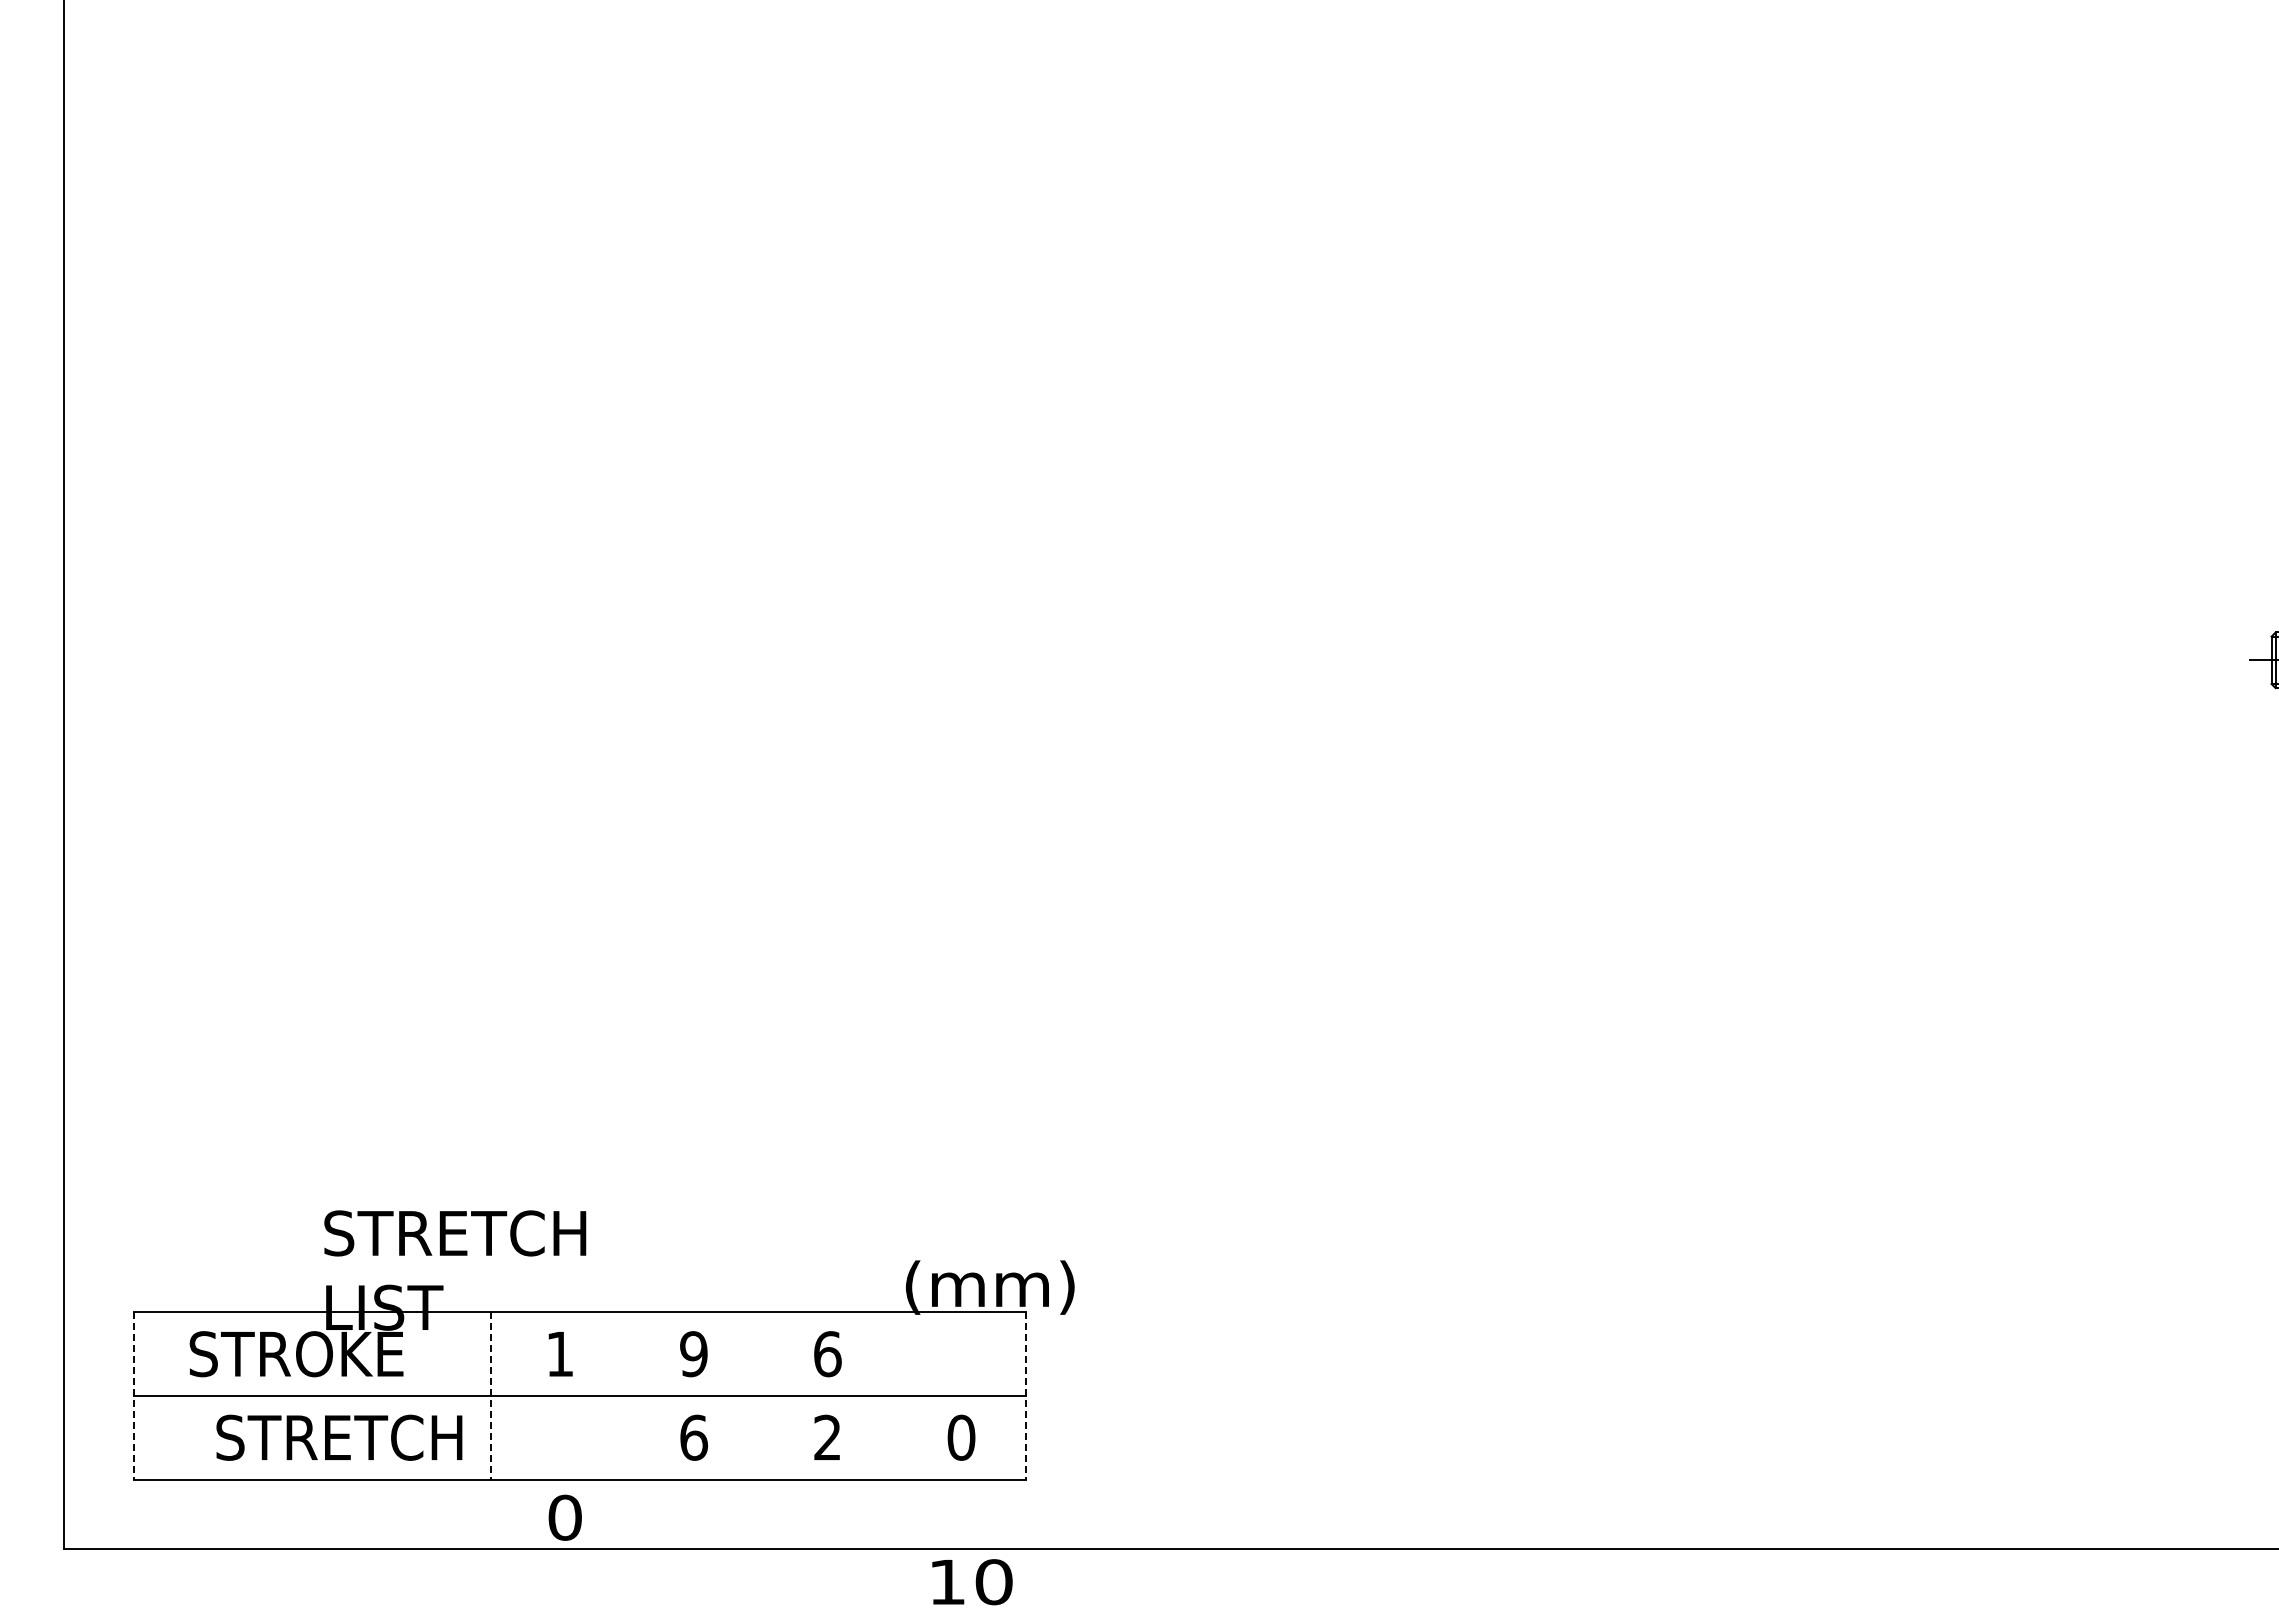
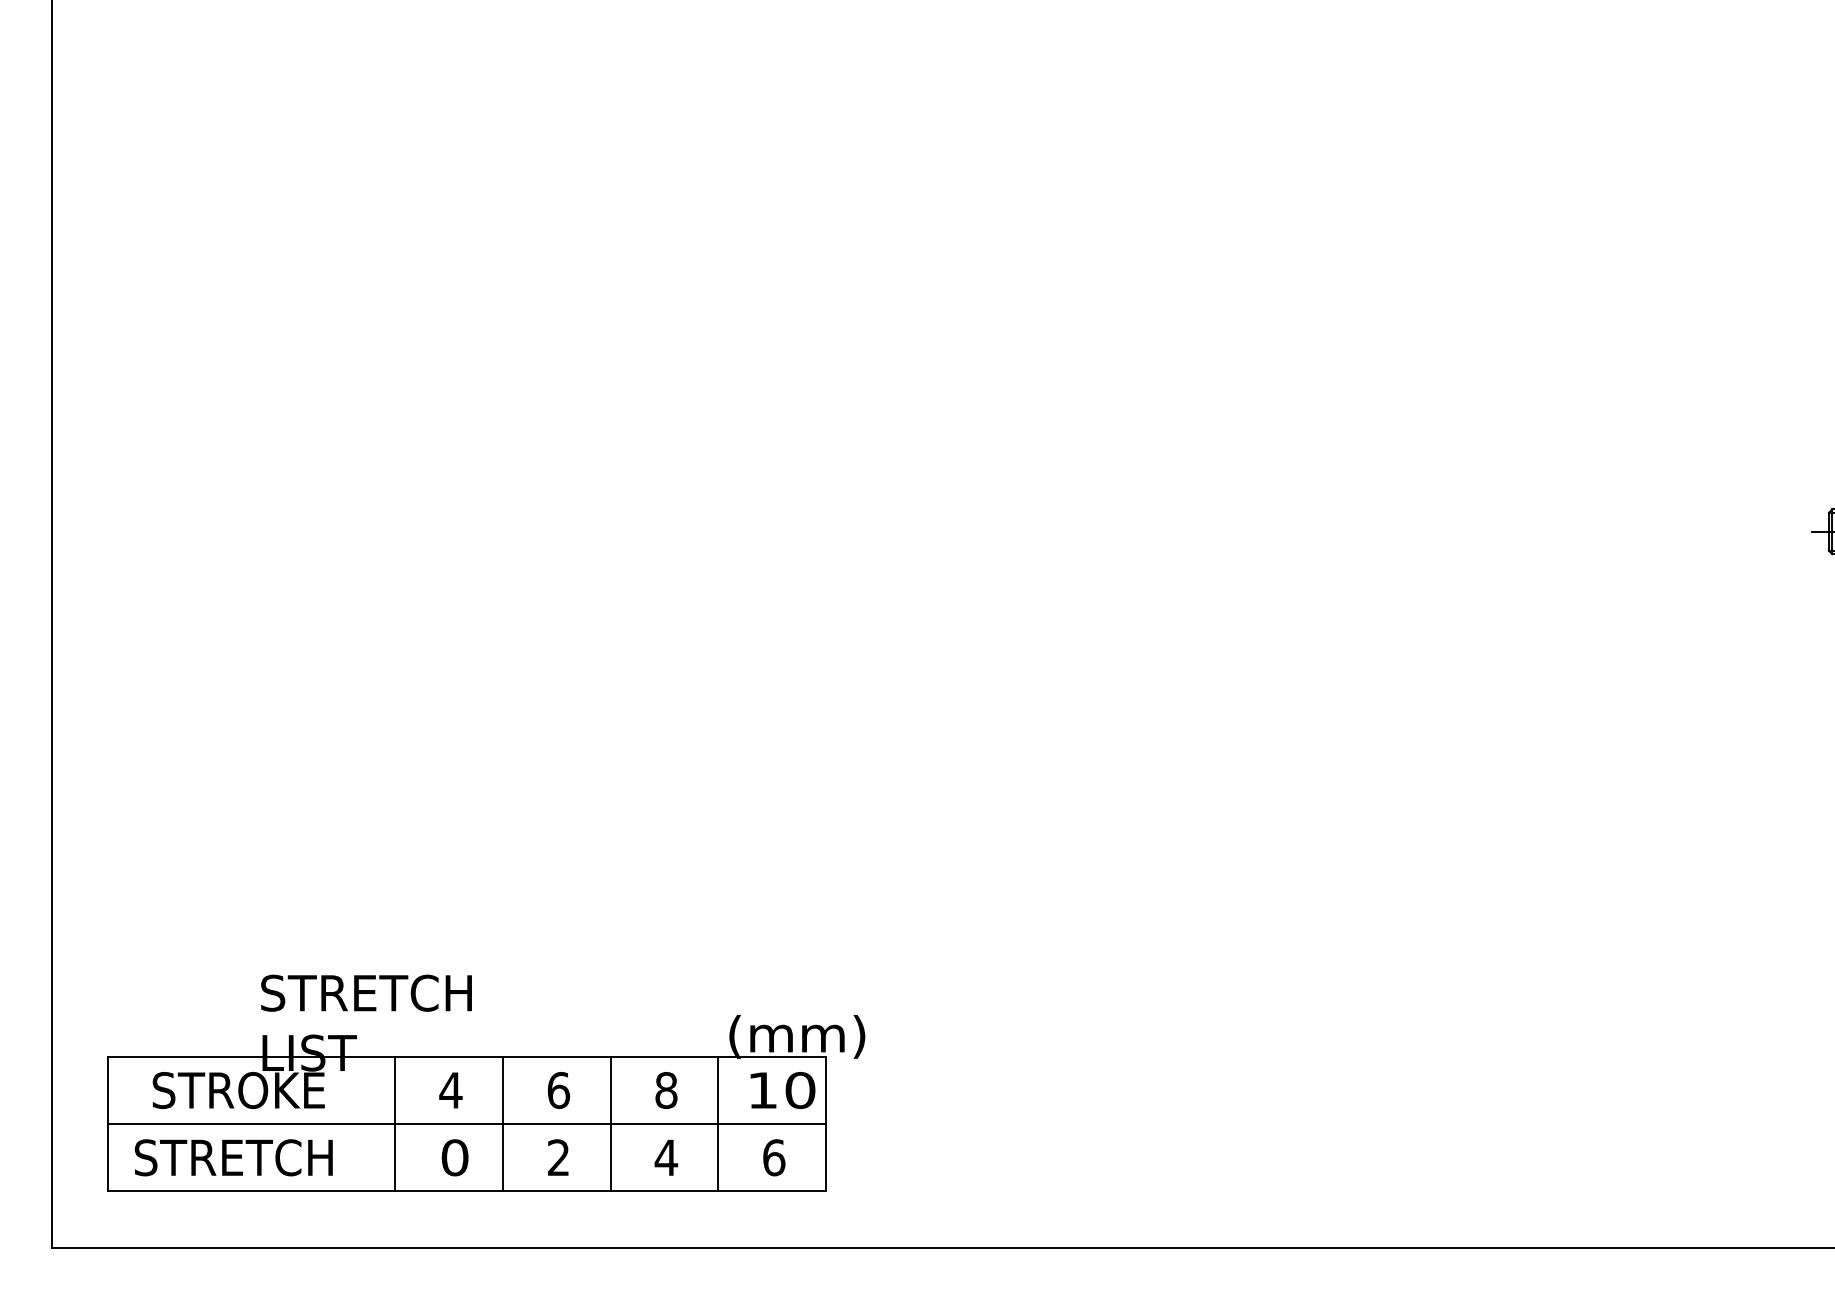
text: (559, 1354) -> (450, 1090), 1 -> 4
text: (694, 1354) -> (559, 1090), 9 -> 6
text: (827, 1354) -> (666, 1090), 6 -> 8
line: (624, 1395) -> (502, 1123), added
line: (758, 1395) -> (610, 1123), added
line: (892, 1395) -> (718, 1123), added
line: (134, 1396) -> (108, 1124), dashed -> solid
line: (490, 1396) -> (394, 1124), dashed -> solid
line: (1025, 1396) -> (825, 1124), dashed -> solid
text: (827, 1436) -> (666, 1156), 2 -> 4
text: (339, 1437) -> (233, 1157), moved
text: (694, 1437) -> (559, 1157), 6 -> 2
text: (961, 1437) -> (774, 1157), 0 -> 6
text: (564, 1517) -> (454, 1157), moved
text: (972, 1582) -> (783, 1090), moved

